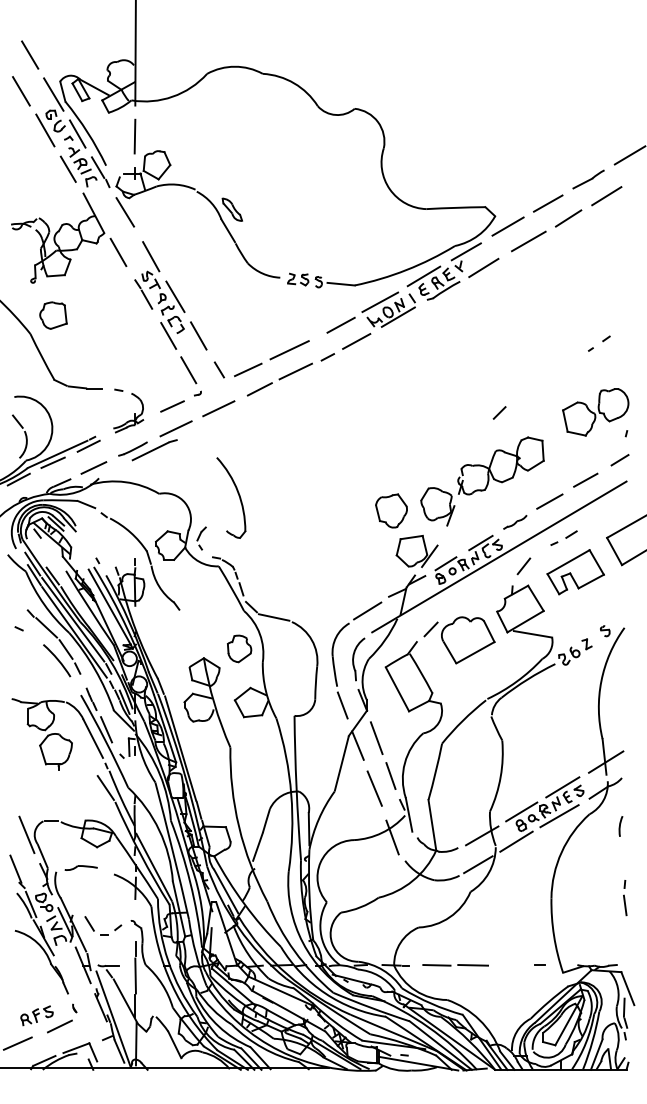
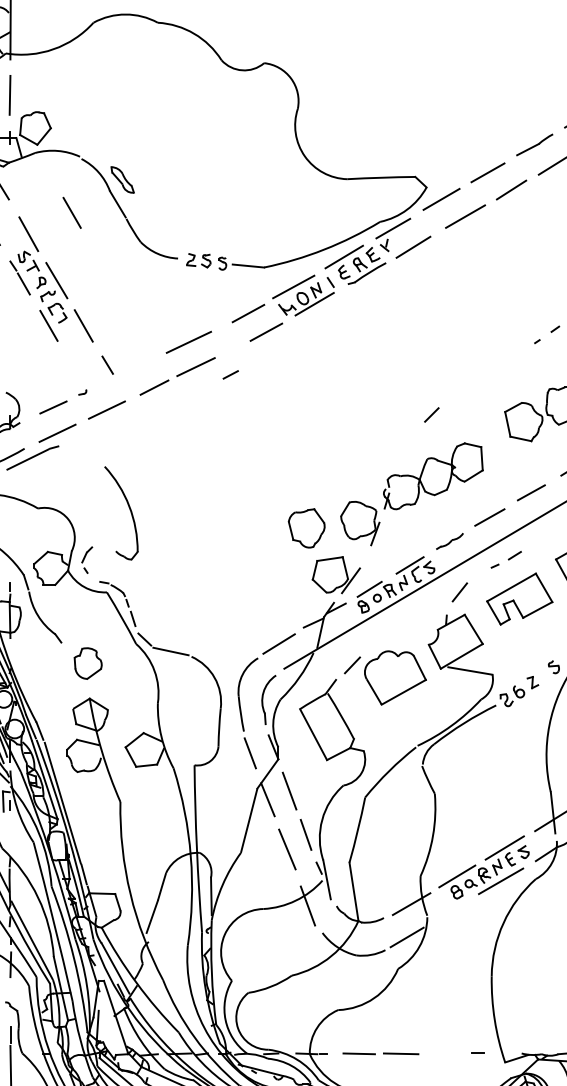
line: (327, 357) -> (230, 375), moved
line: (247, 369) -> (140, 364), removed
line: (188, 370) -> (71, 213), moved
part: (239, 648) -> (88, 663), moved
line: (516, 841) -> (451, 910), removed

